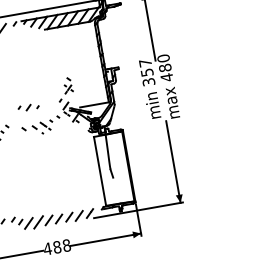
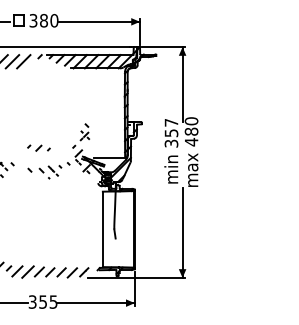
text: (56, 246) -> (42, 301), 488 -> 355

